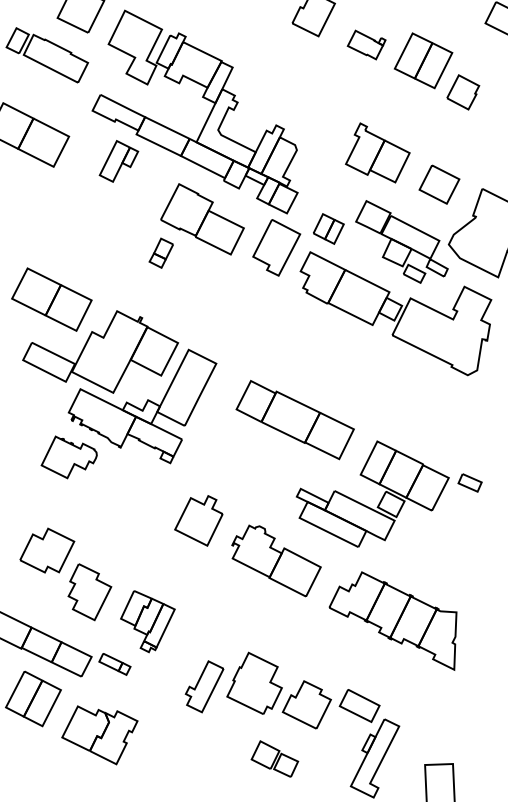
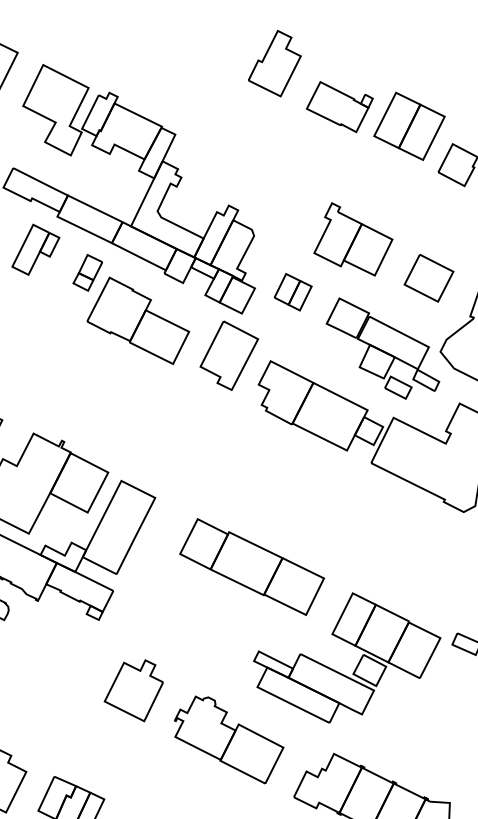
part: (366, 44) -> (339, 106), size x1.43
part: (328, 228) -> (292, 291), moved
part: (160, 252) -> (86, 271), moved

